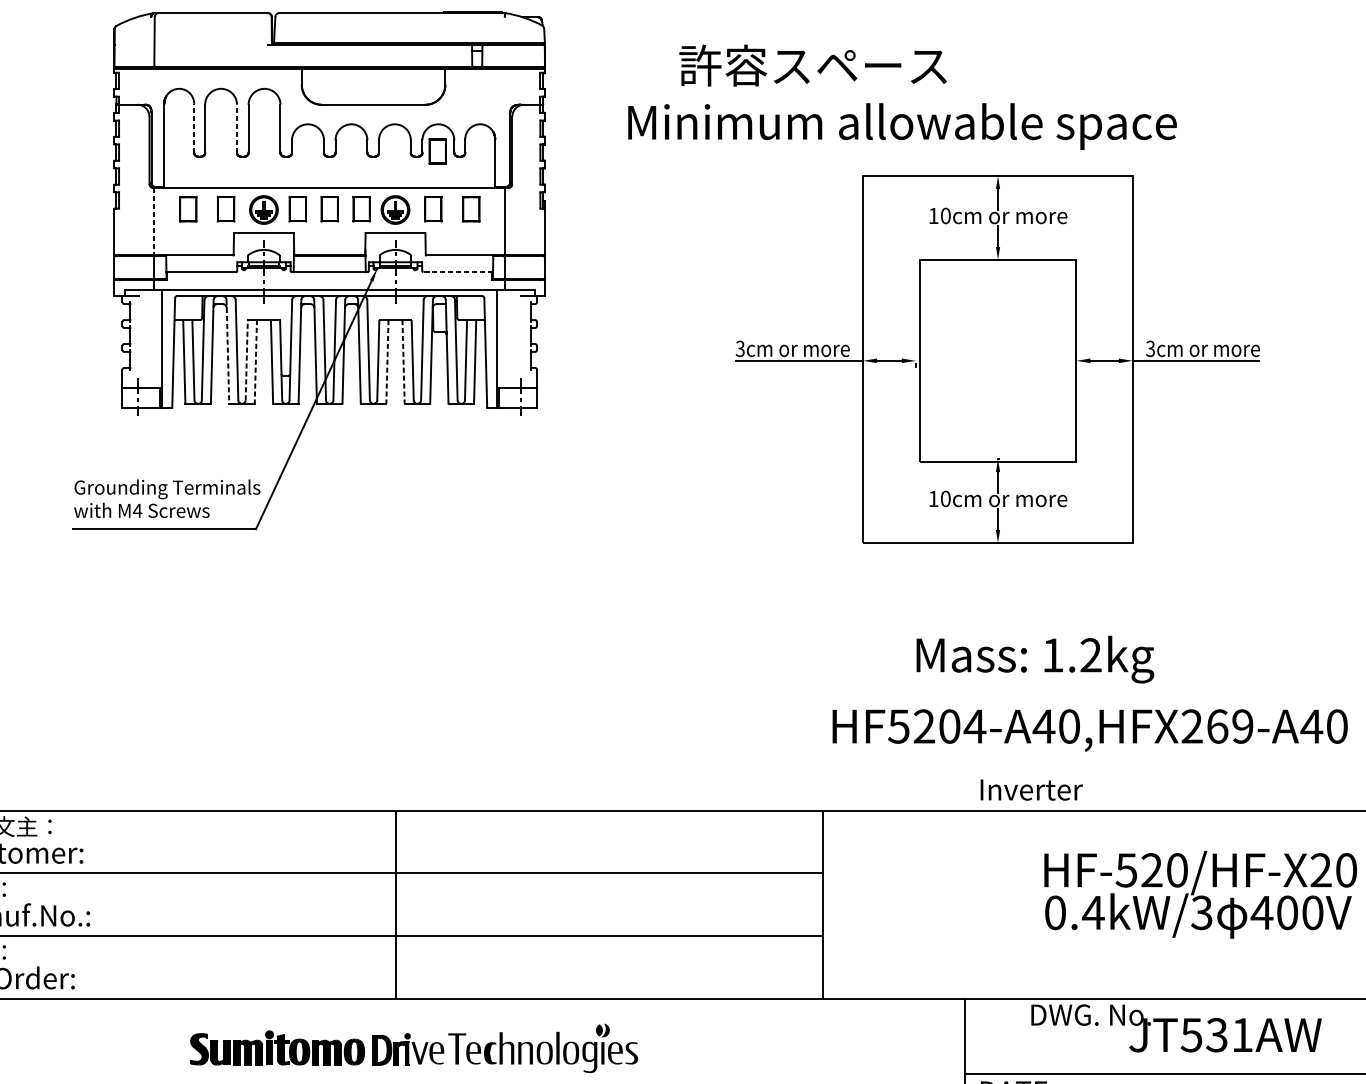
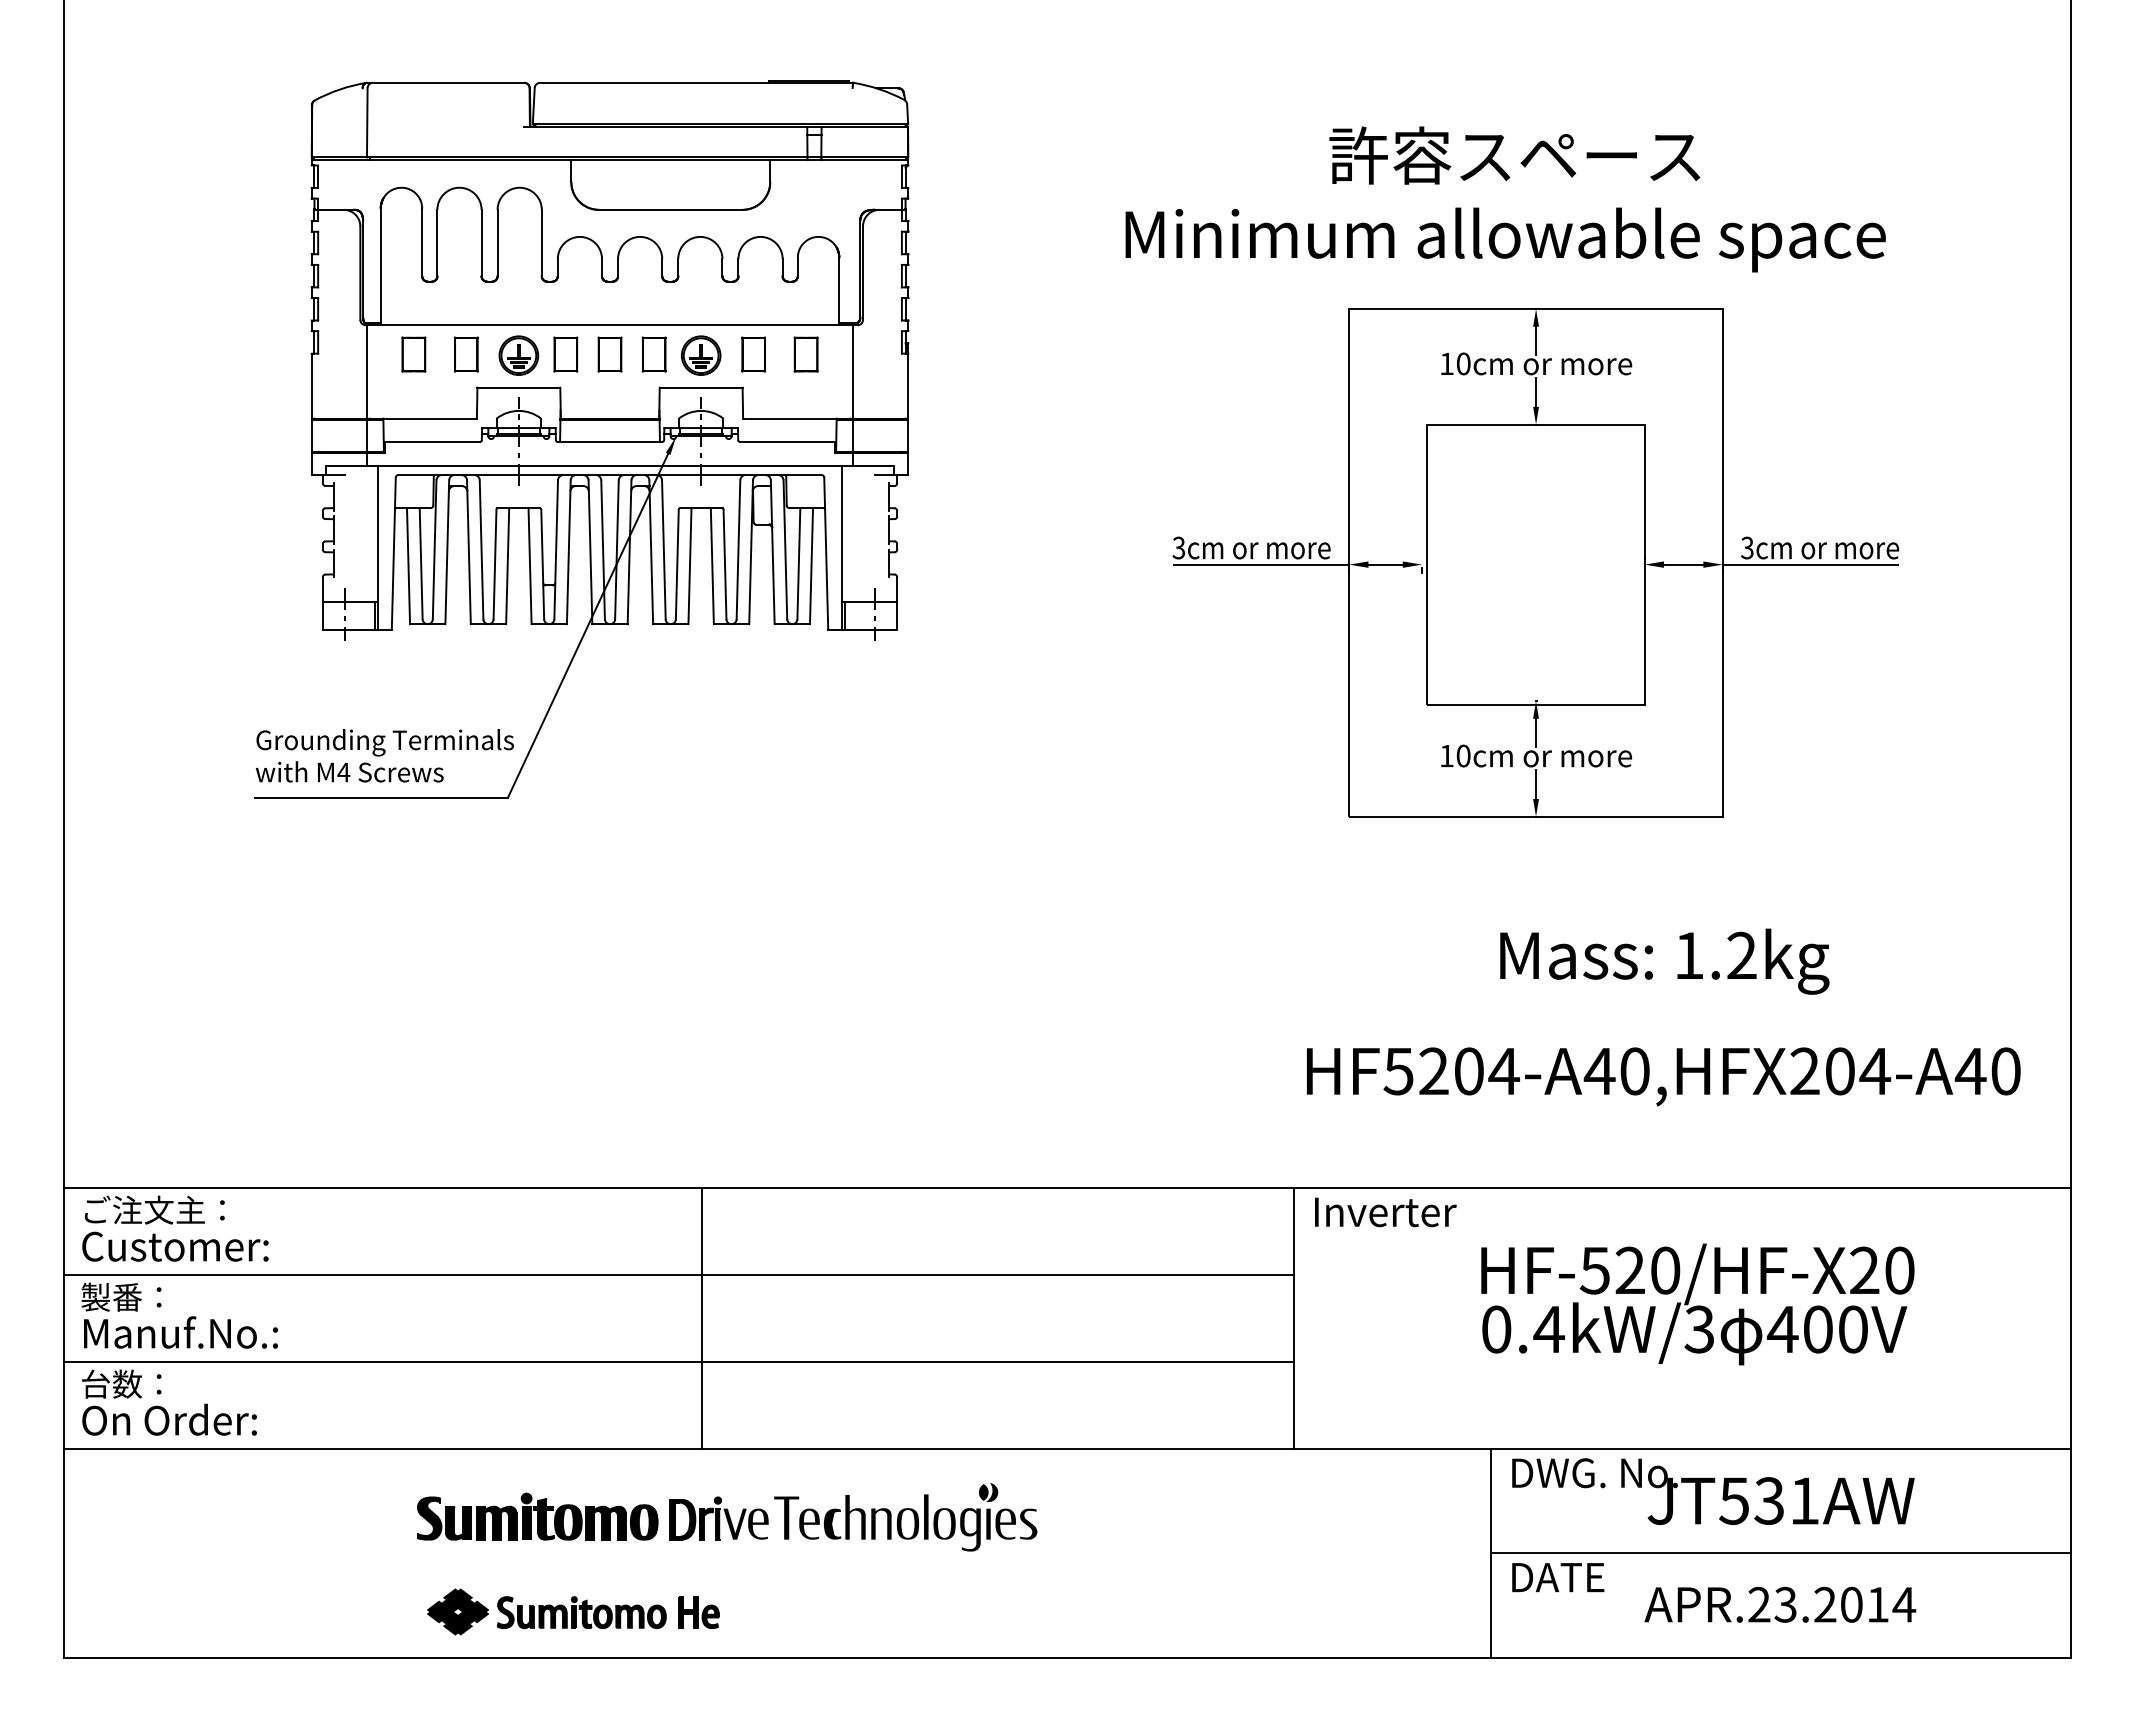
text: (812, 65) -> (1514, 155), moved
text: (902, 126) -> (1505, 239), moved
line: (194, 128) -> (422, 242), dashed -> solid
line: (236, 128) -> (481, 242), dashed -> solid
part: (437, 151) -> (759, 274), removed
line: (153, 221) -> (366, 371), dashed -> solid
line: (457, 271) -> (787, 441), dashed -> solid
line: (227, 352) -> (468, 552), dashed -> solid
line: (247, 360) -> (495, 564), dashed -> solid
line: (255, 362) -> (507, 566), dashed -> solid
line: (387, 362) -> (689, 566), dashed -> solid
line: (403, 362) -> (712, 566), dashed -> solid
text: (1035, 659) -> (1664, 961), moved
text: (1230, 726) -> (1858, 1071), HF5204-A40,HFX269-A40 -> HF5204-A40,HFX204-A40
text: (1031, 790) -> (1385, 1212), moved
text: (1200, 894) -> (1697, 1304), moved
text: (1176, 1028) -> (1713, 1491), moved

